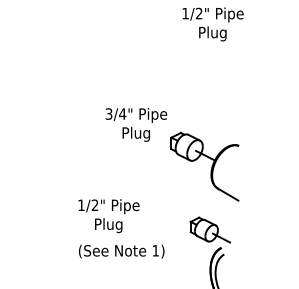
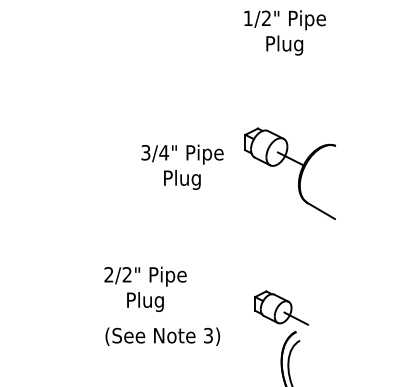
part: (211, 166) -> (298, 173), moved
text: (81, 204) -> (109, 273), 1/2" -> 2/2"
text: (155, 250) -> (208, 335), 1) -> 3)

